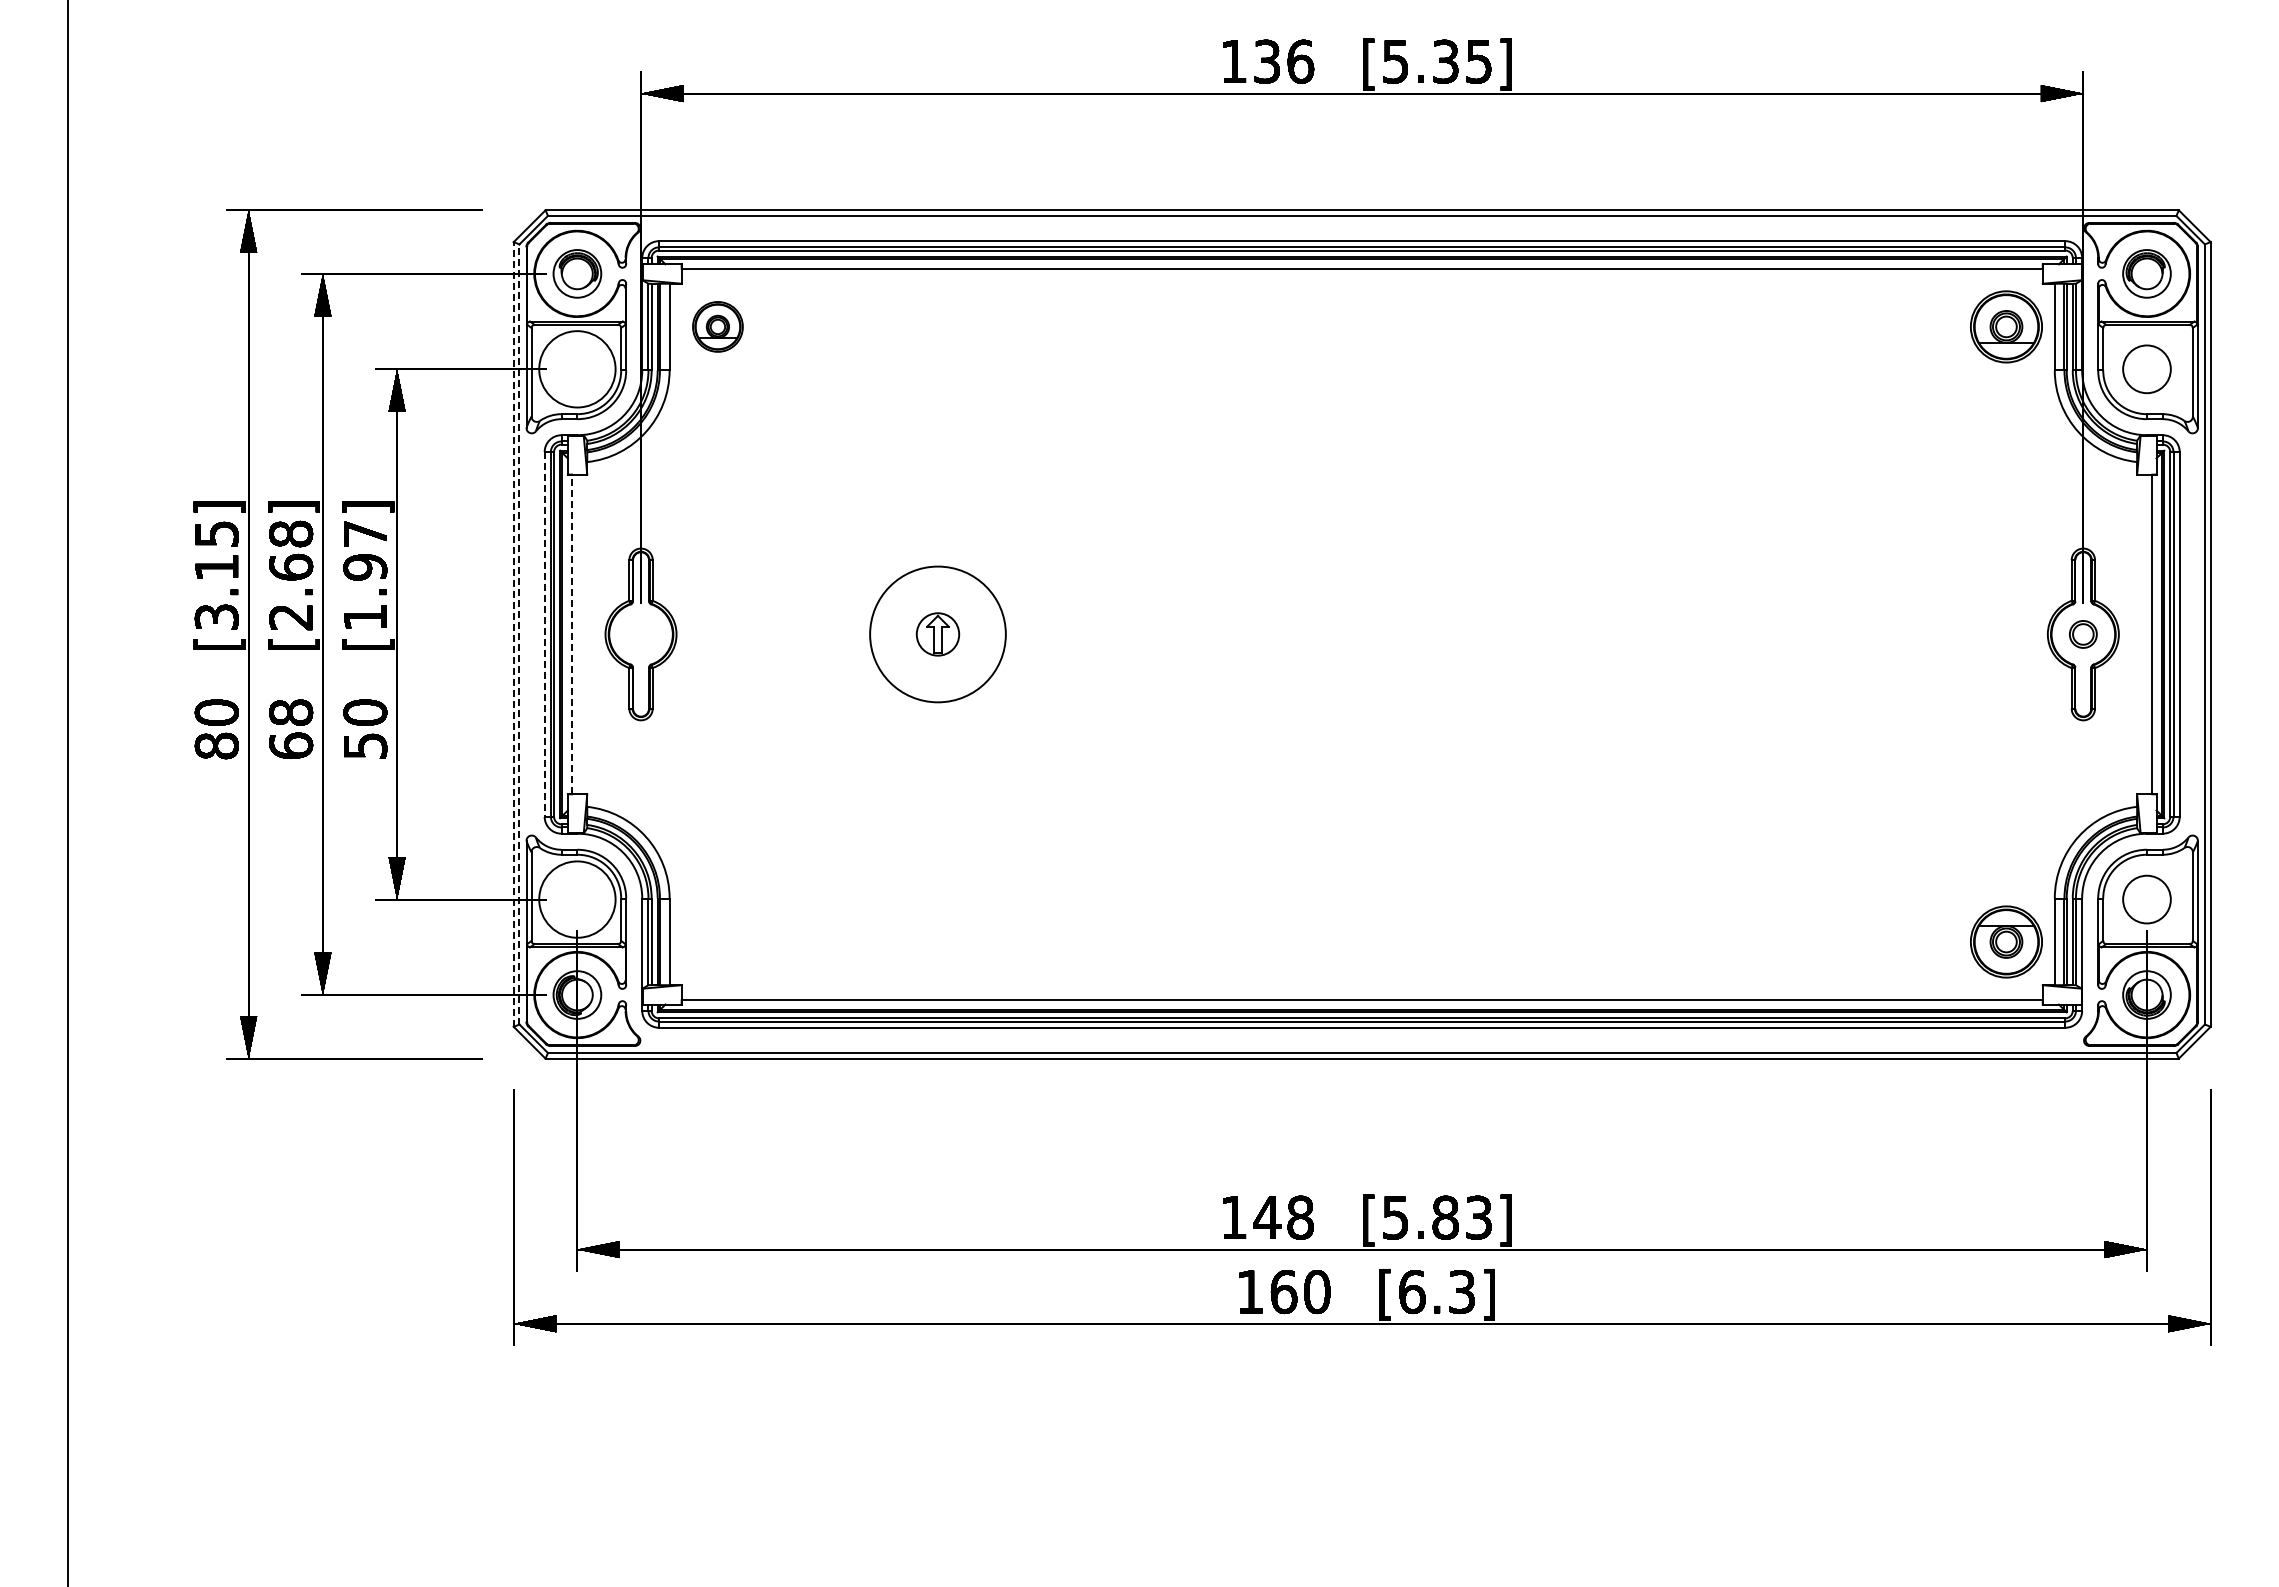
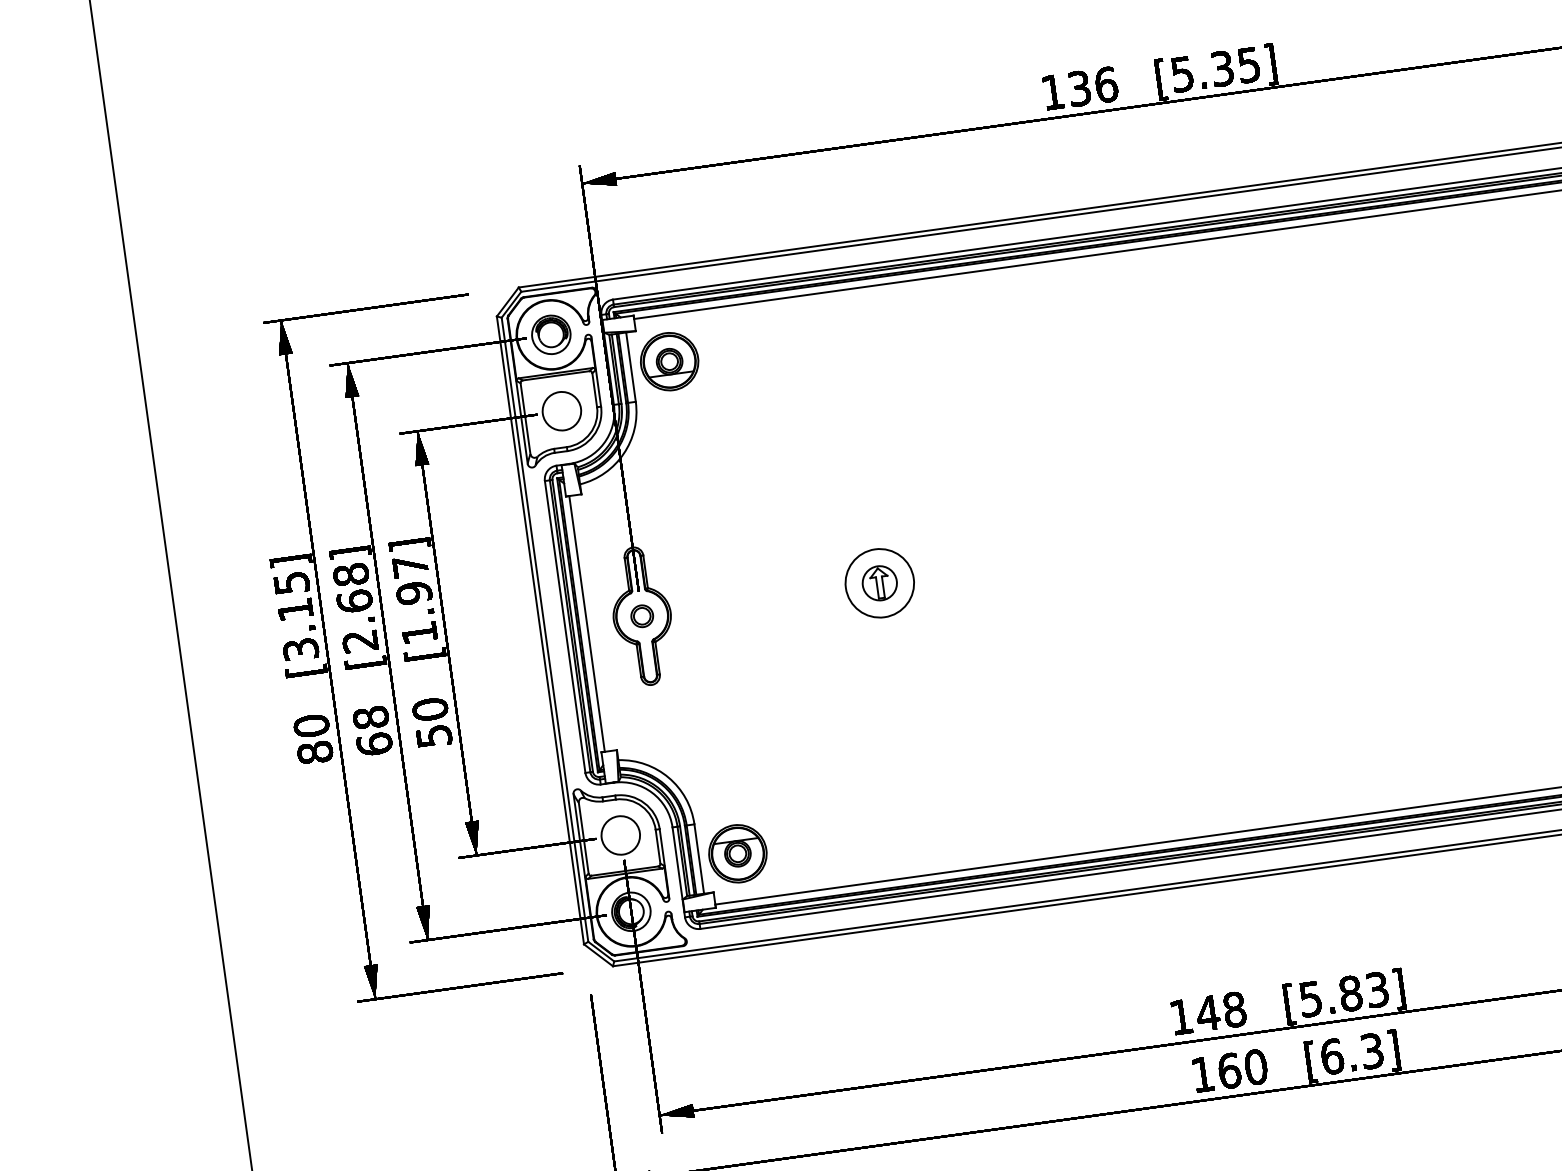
part: (717, 326) -> (669, 361), size x1.43
circle: (577, 369) -> (562, 411), size x0.62
line: (513, 633) -> (540, 629), dashed -> solid
line: (519, 633) -> (544, 629), dashed -> solid
line: (544, 634) -> (565, 627), dashed -> solid
line: (572, 634) -> (587, 623), dashed -> solid
part: (640, 634) -> (641, 616), added
circle: (937, 634) -> (879, 583), size x0.62
circle: (577, 899) -> (620, 835), size x0.62
part: (717, 941) -> (737, 853), added

